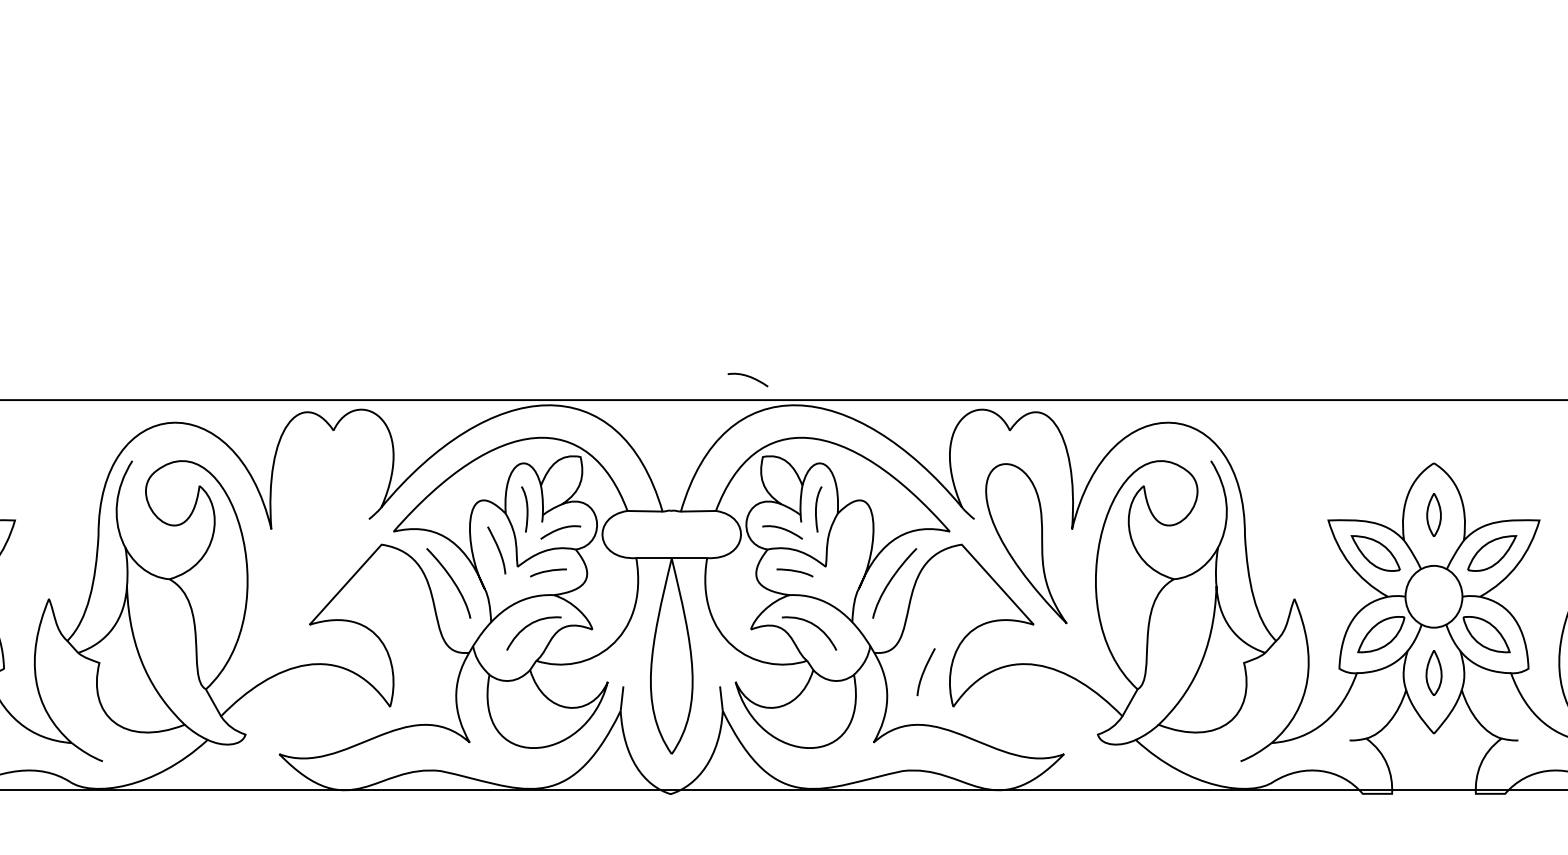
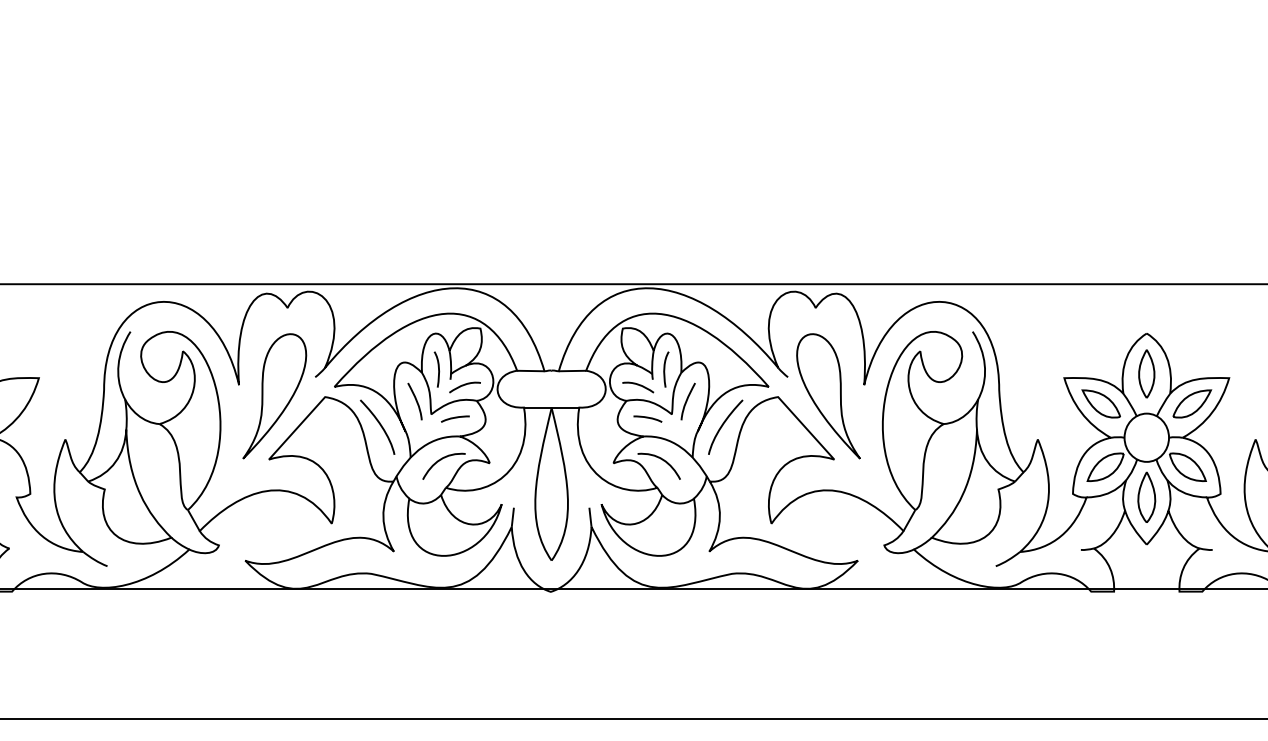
curve: (748, 377) -> (611, 266), removed
part: (1433, 514) -> (1146, 373), size x1.43
part: (316, 543) -> (274, 396), added
curve: (925, 671) -> (687, 401), moved
part: (1433, 671) -> (1146, 496), size x1.43

